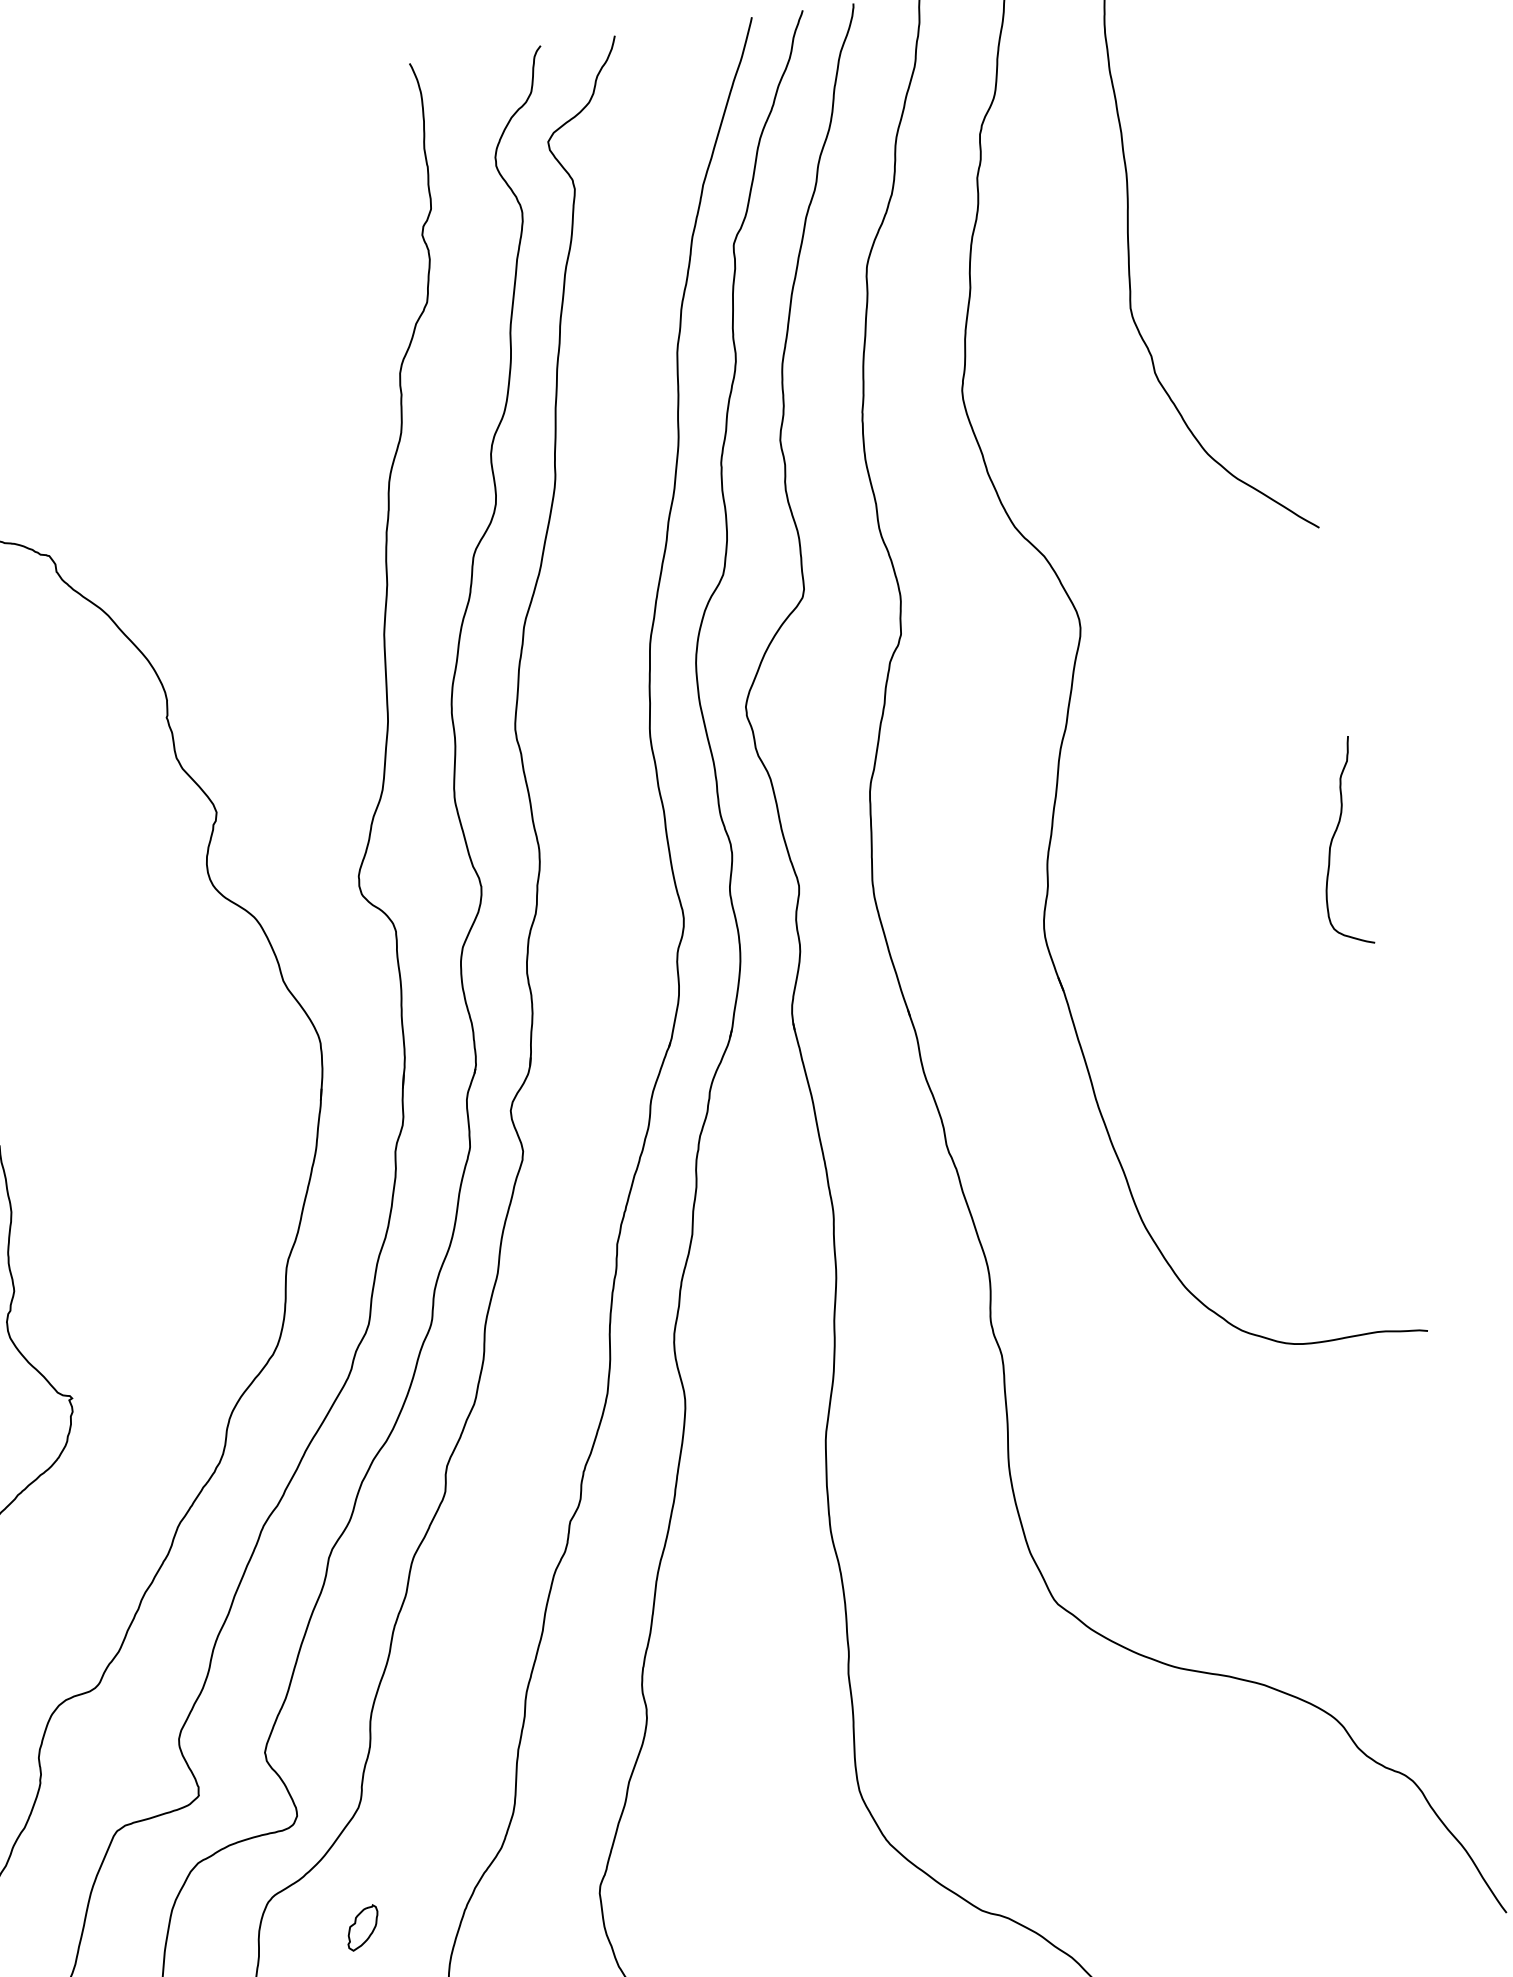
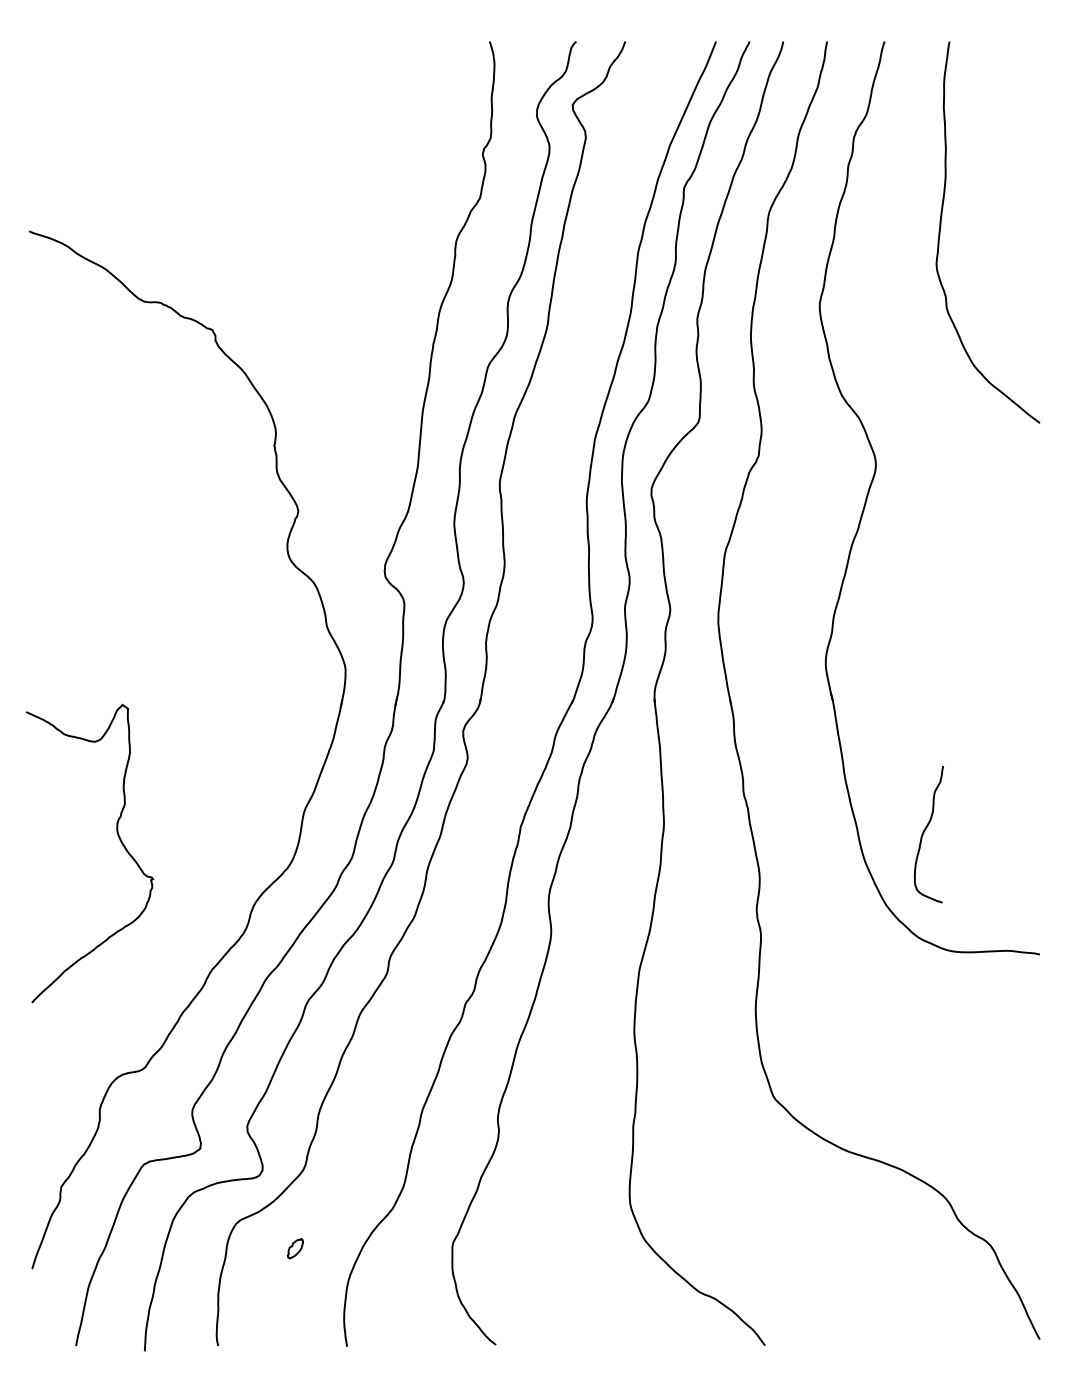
curve: (1333, 841) -> (924, 833), moved
part: (362, 1927) -> (295, 1248), size x0.7

